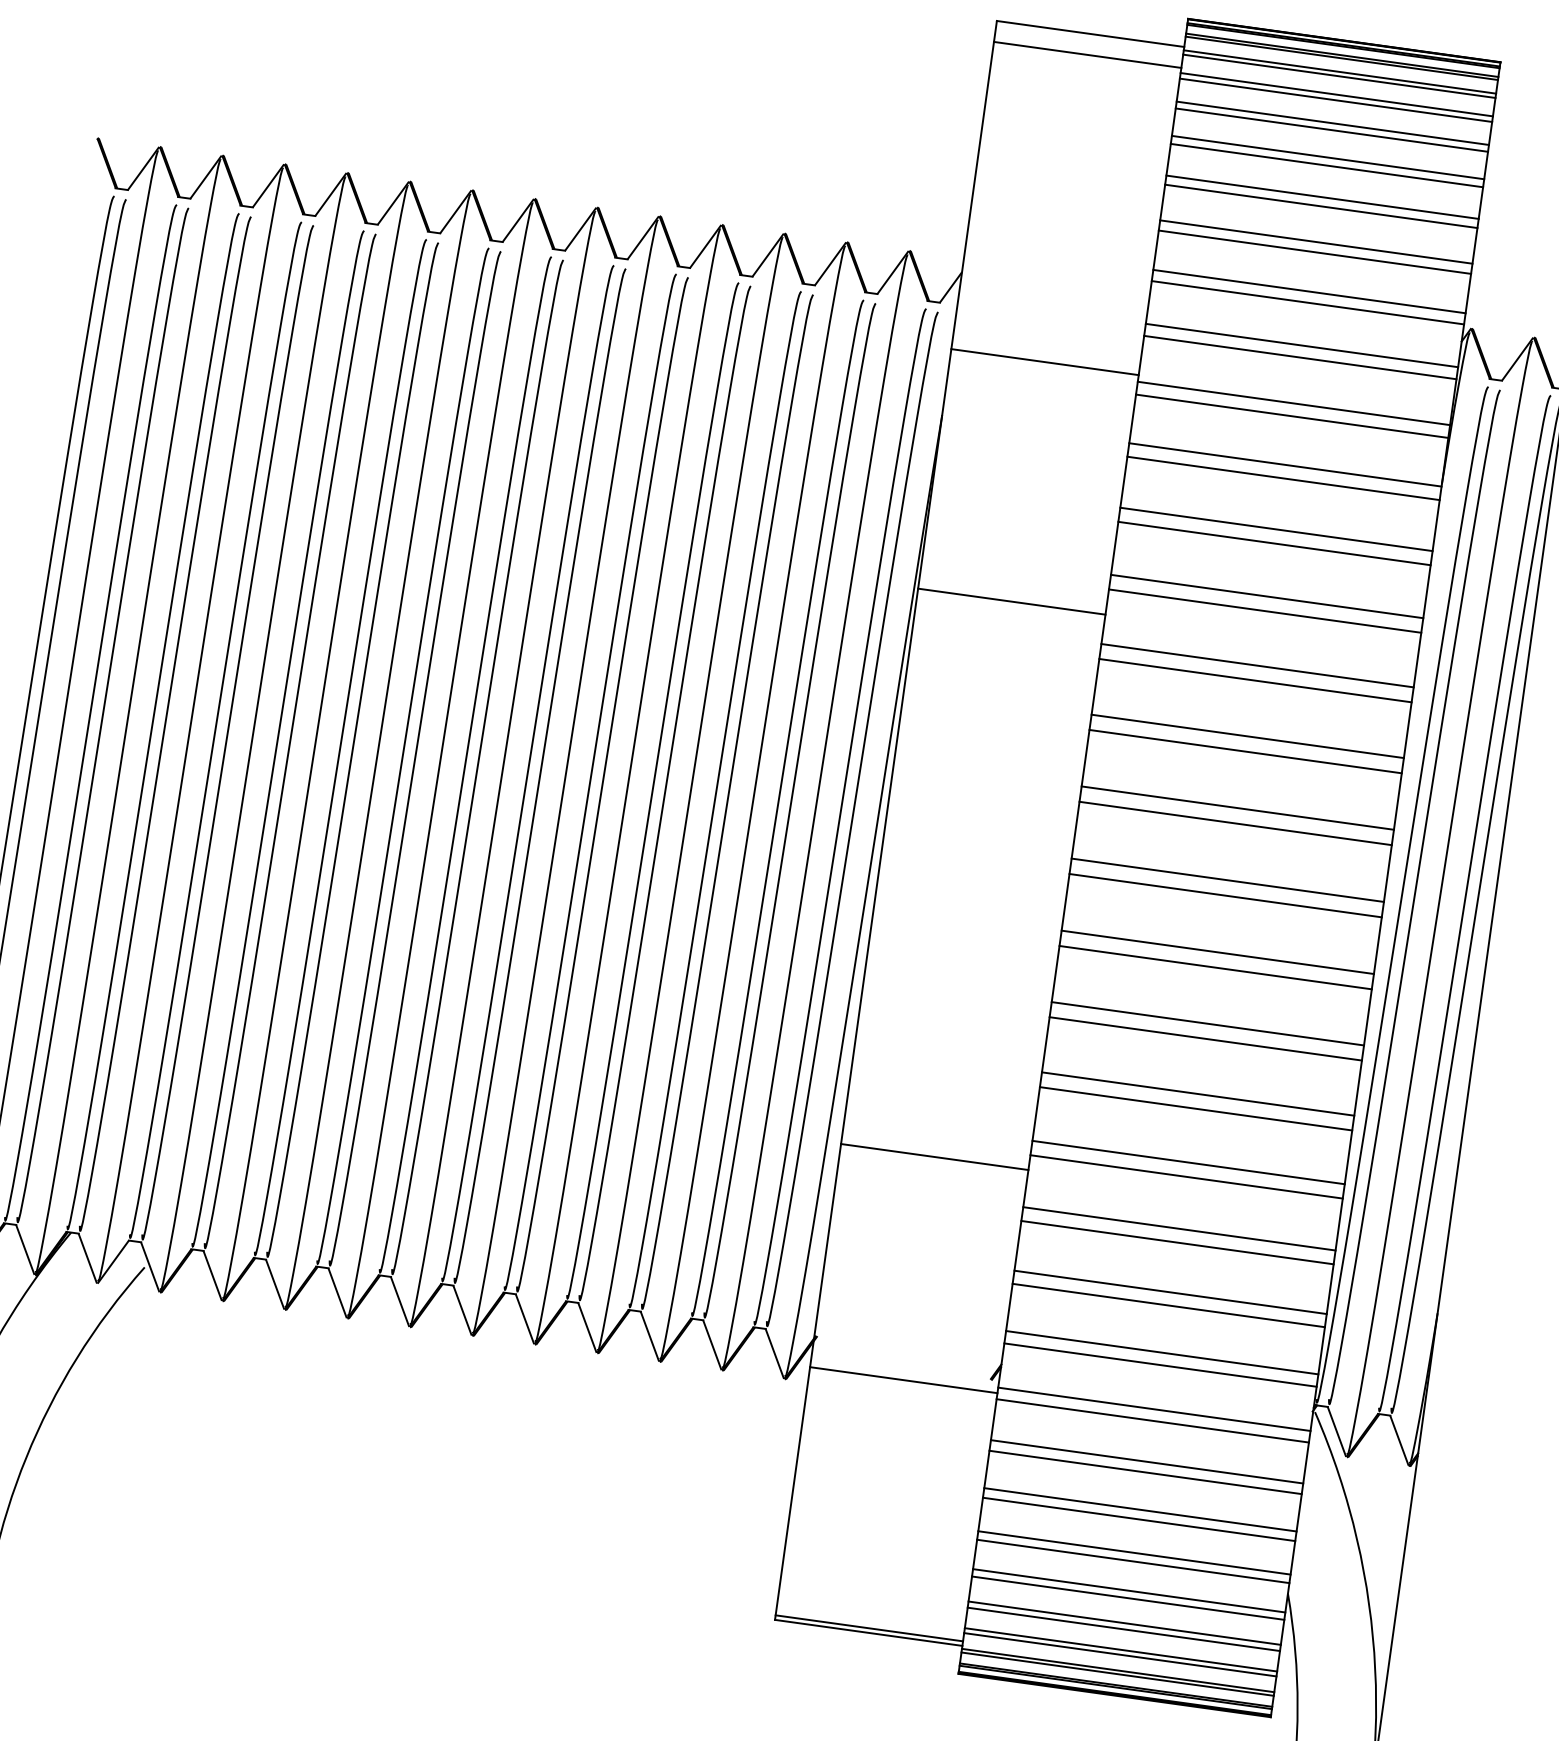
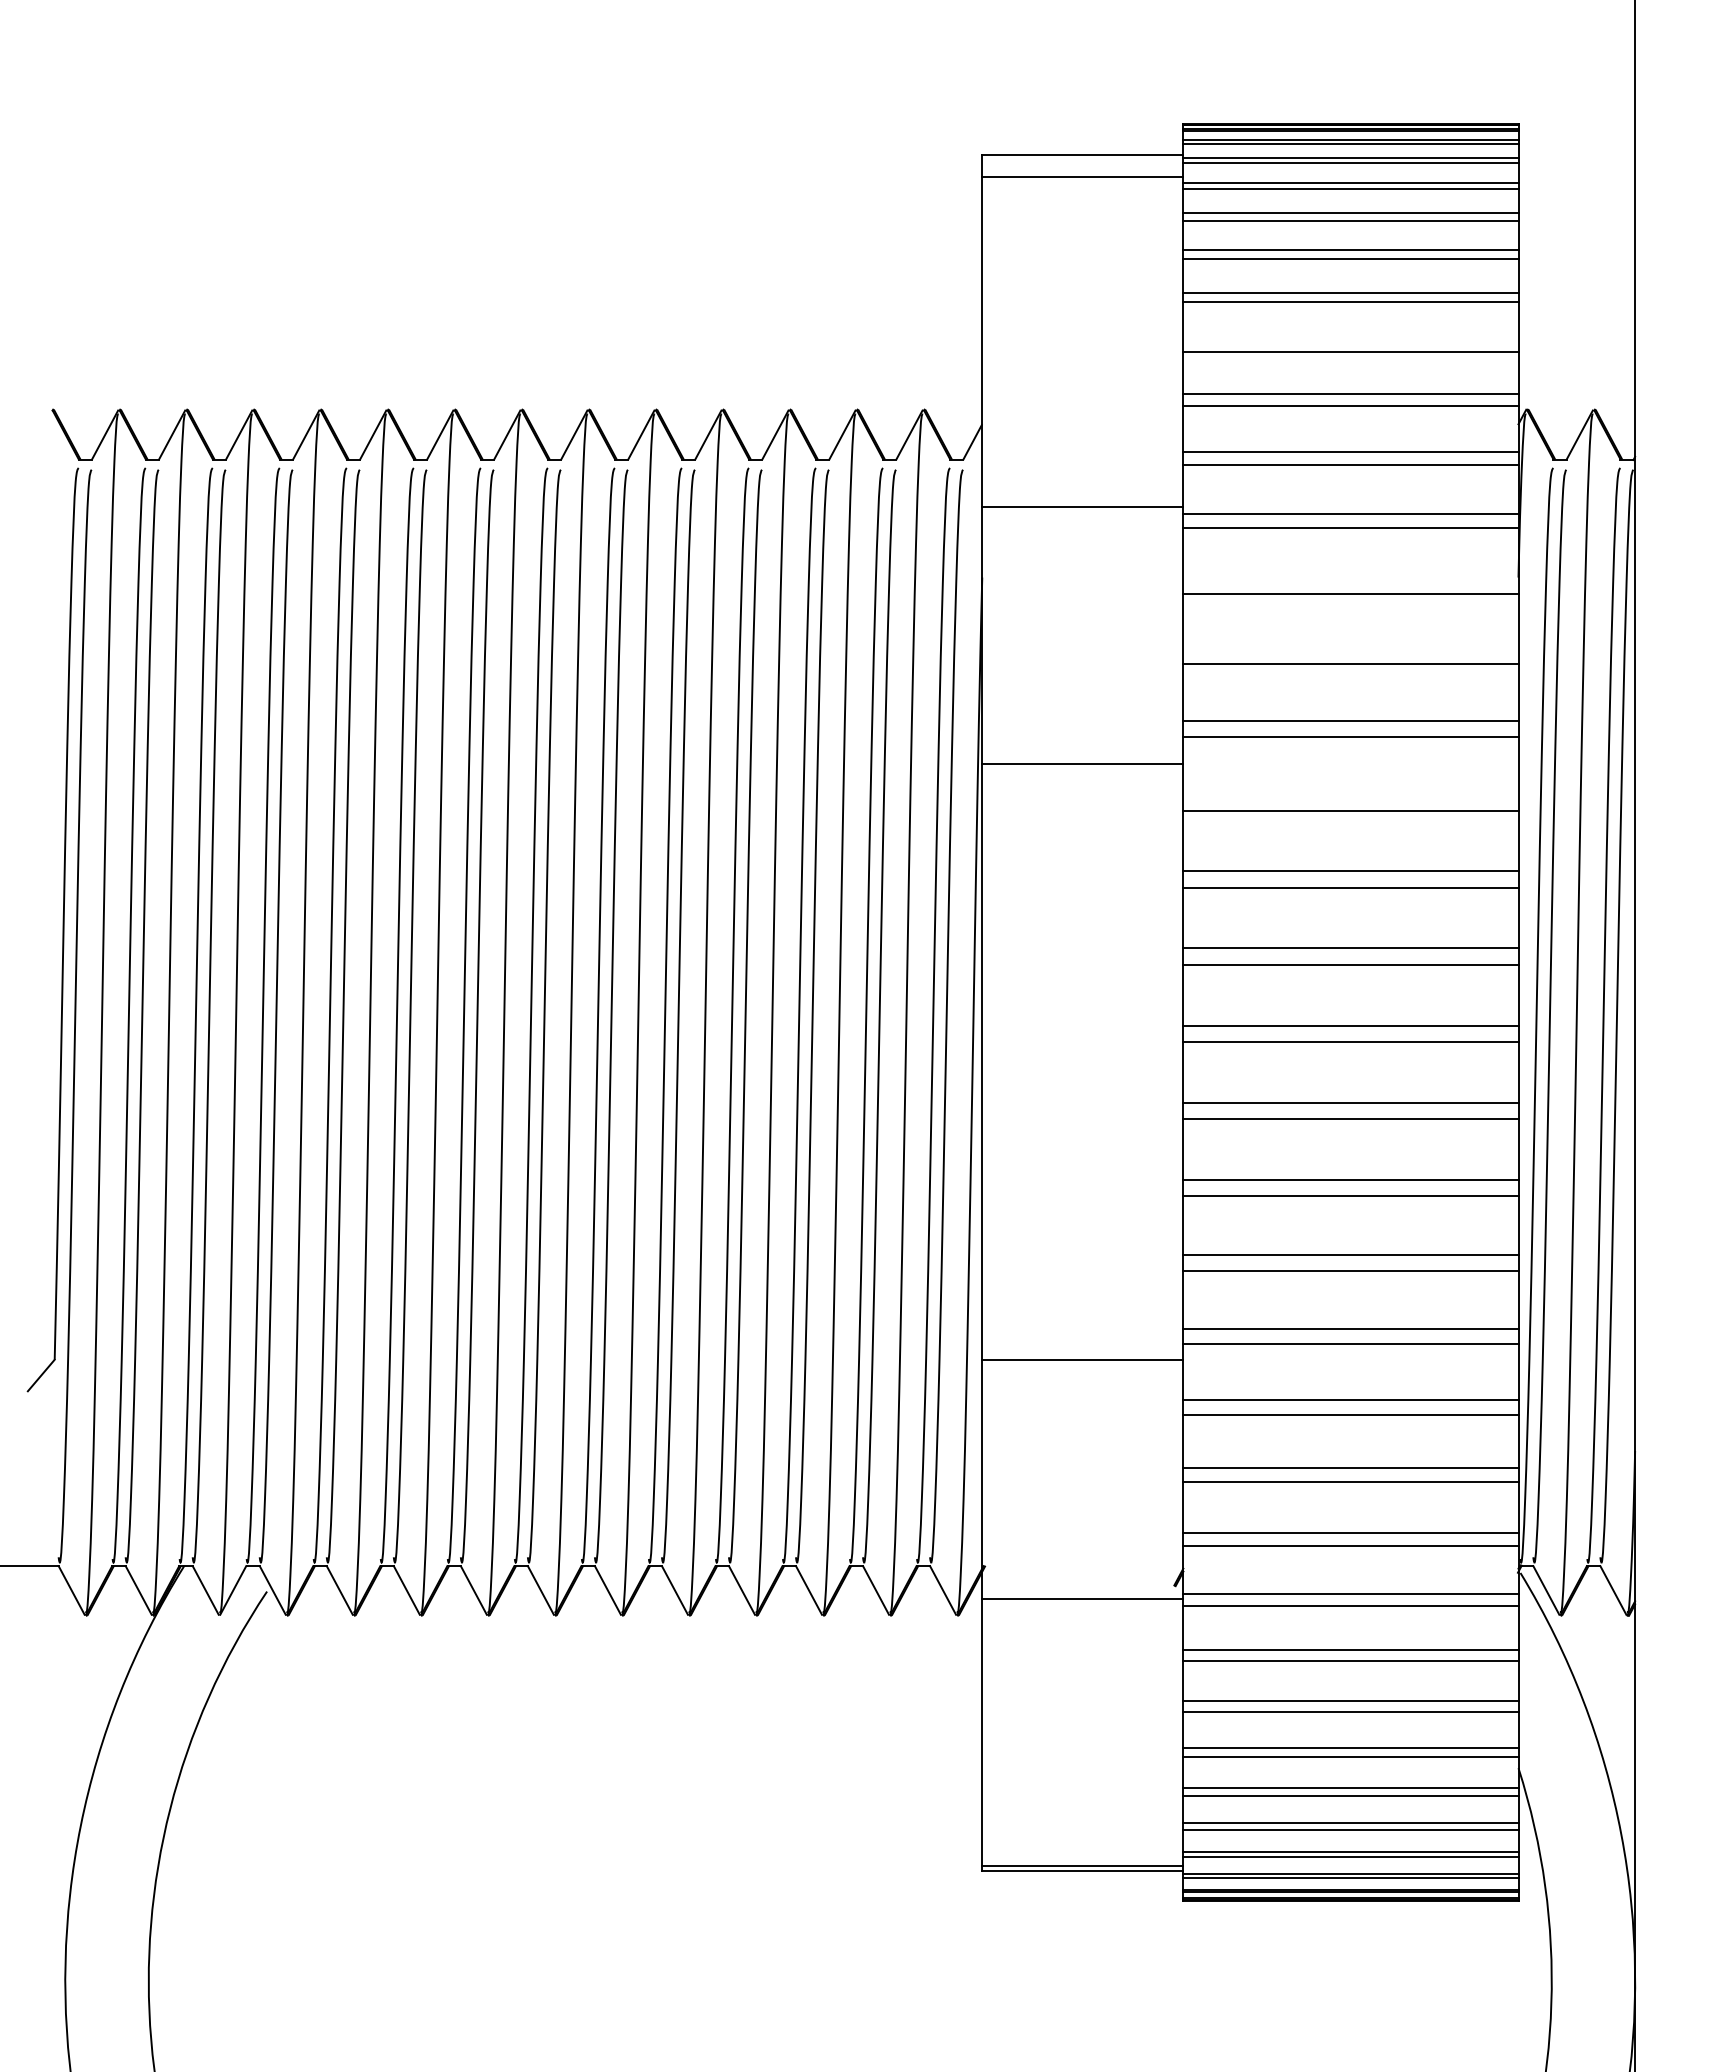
line: (1316, 241) -> (1350, 340), removed
line: (1285, 464) -> (1350, 579), removed
line: (1276, 529) -> (1350, 649), removed
line: (1257, 665) -> (1350, 795), removed

